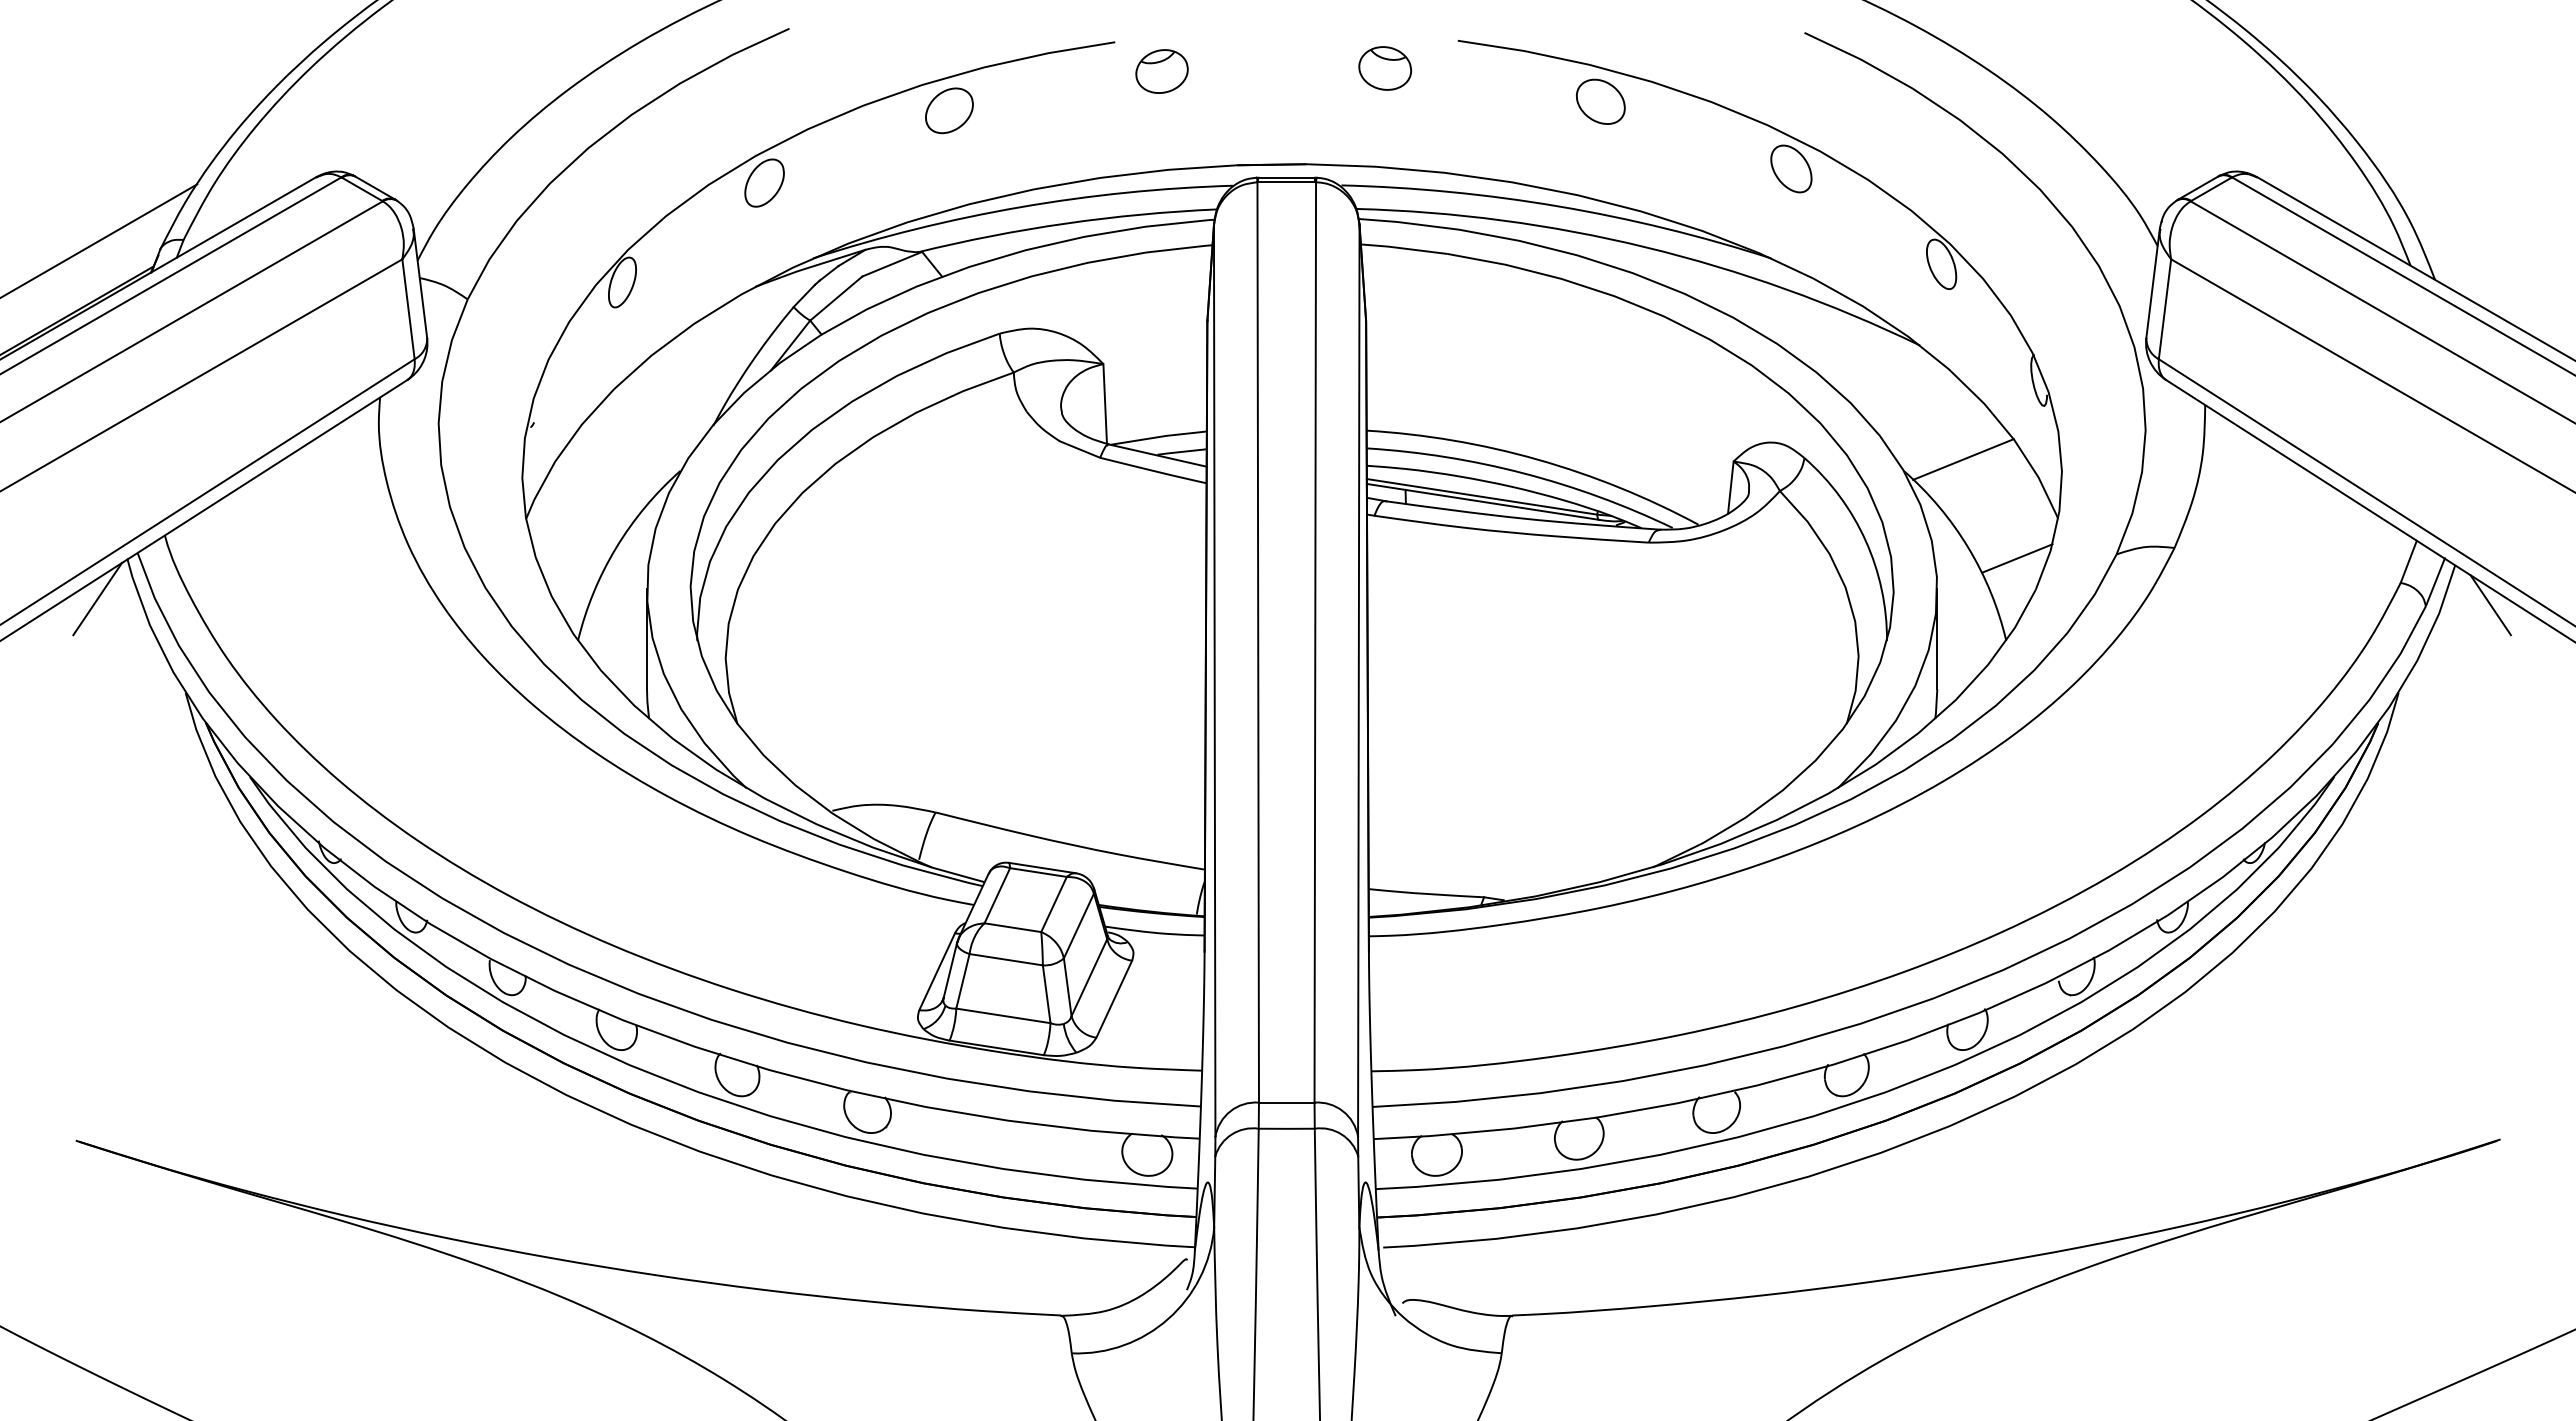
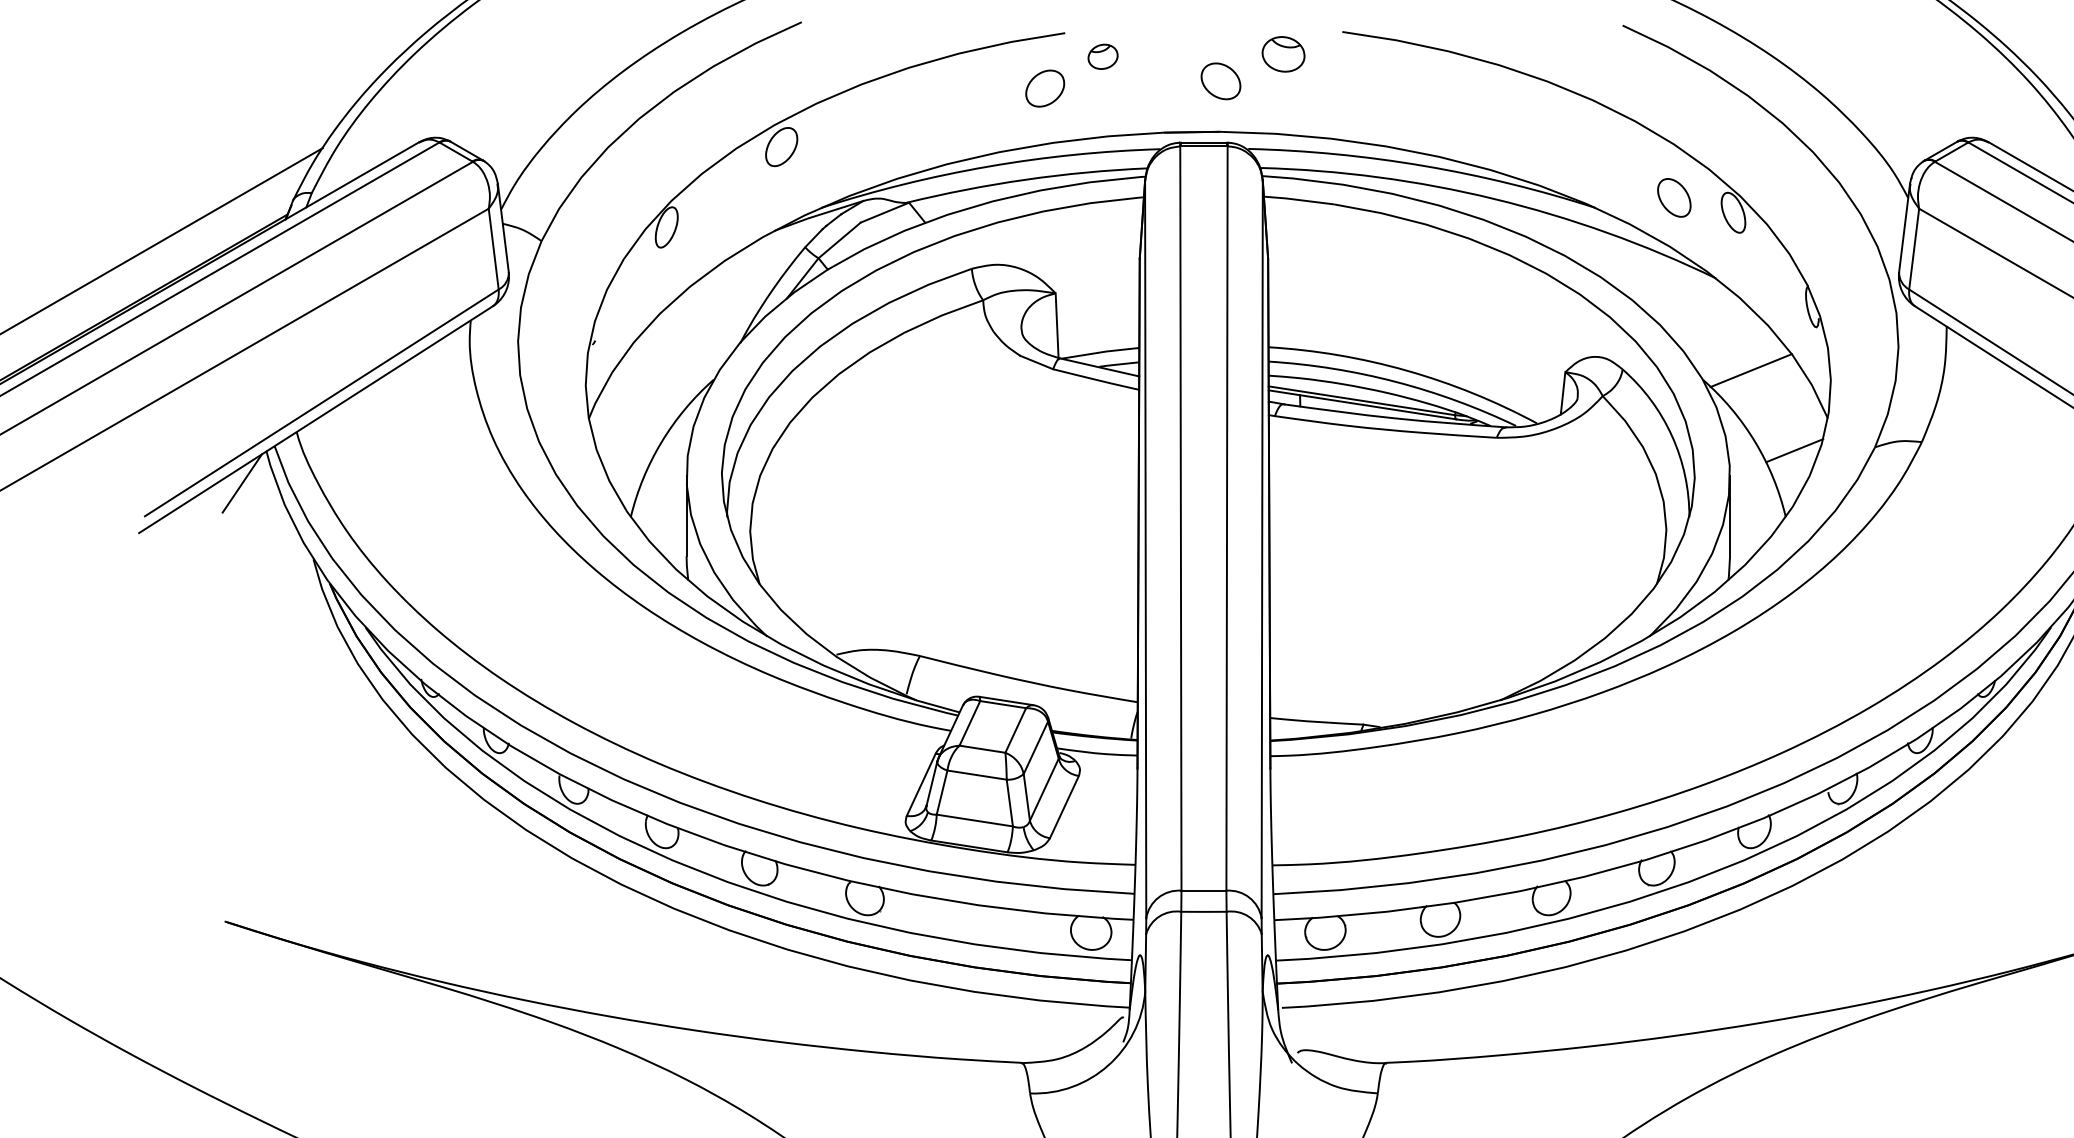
part: (1161, 71) -> (1102, 56), size x0.7
part: (1600, 101) -> (1220, 81), moved
part: (949, 110) -> (1045, 88), moved
part: (1791, 168) -> (1674, 197), moved

